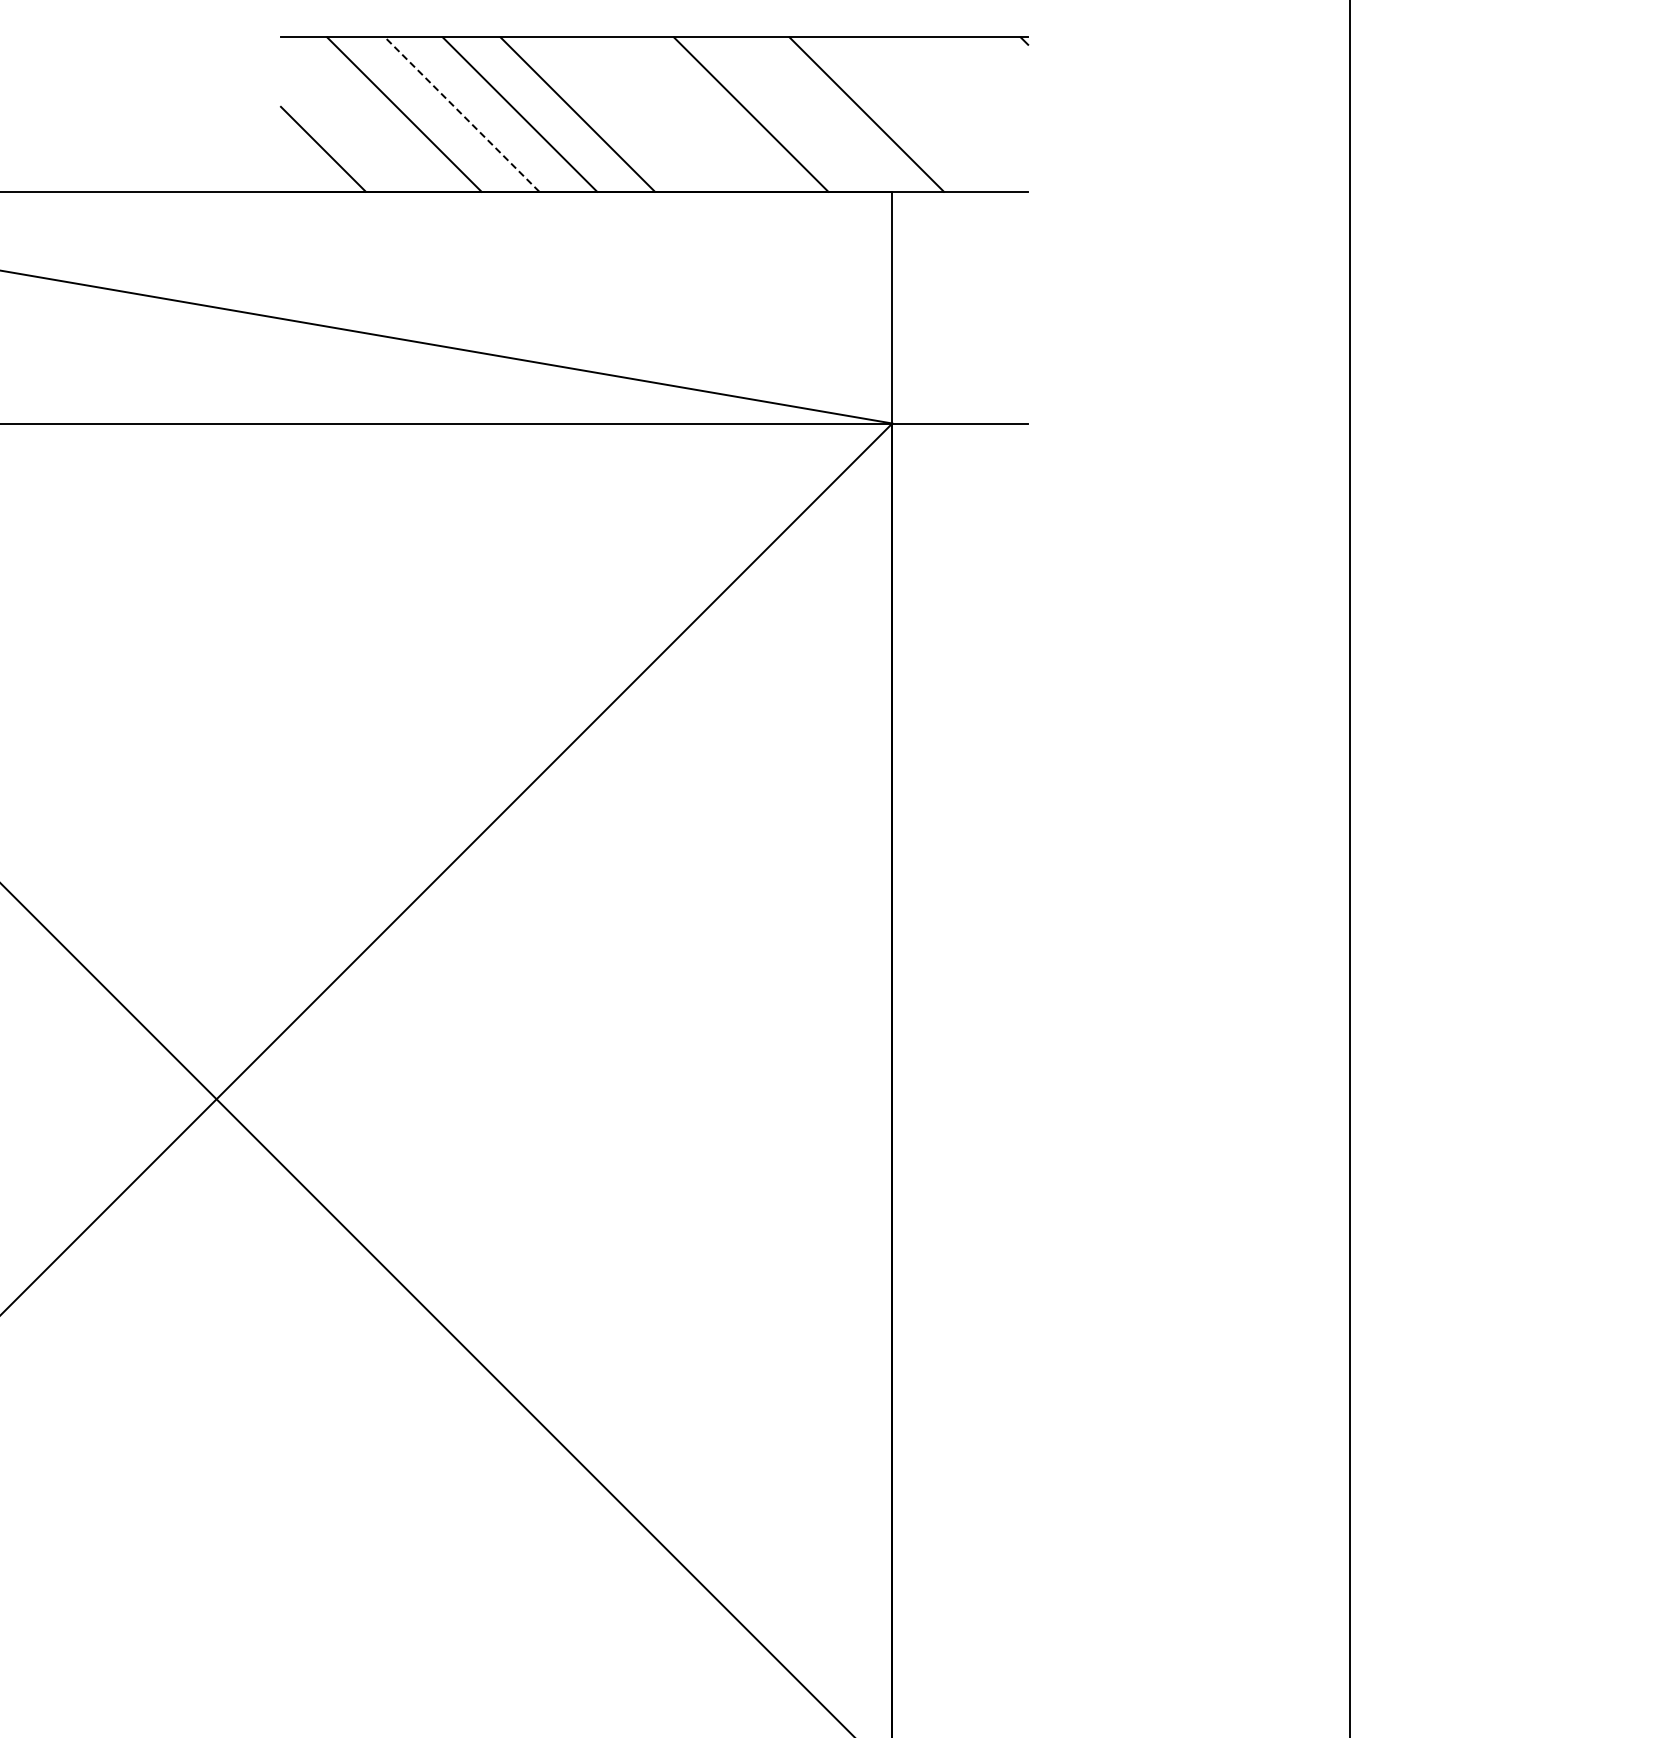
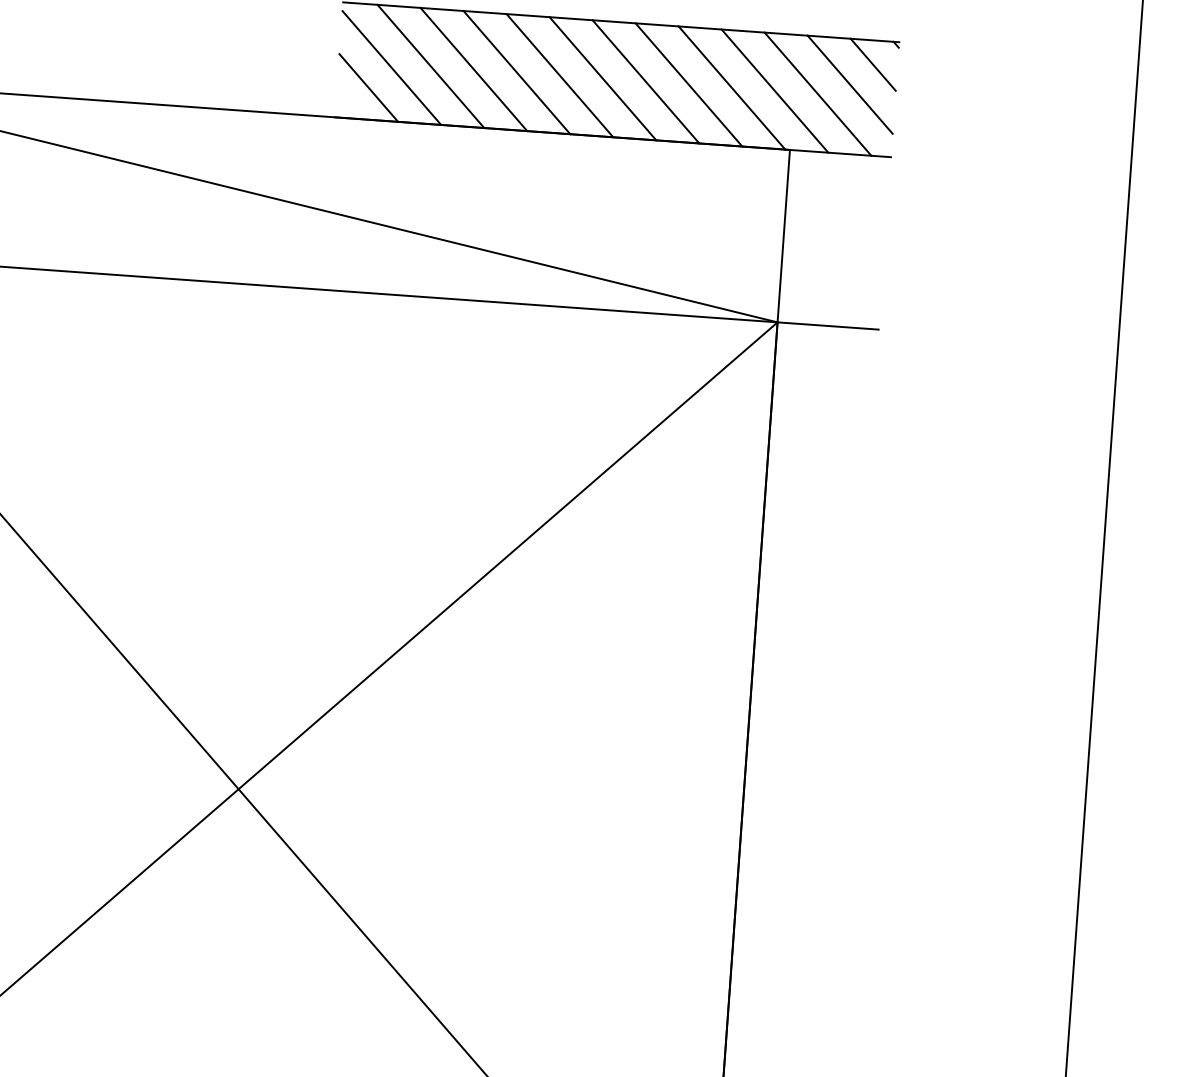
line: (995, 69) -> (873, 64), added
line: (966, 98) -> (850, 84), added
line: (461, 114) -> (473, 69), dashed -> solid
line: (635, 114) -> (602, 78), added
line: (693, 114) -> (646, 81), added
line: (808, 114) -> (731, 87), added
line: (924, 114) -> (817, 94), added
line: (351, 120) -> (391, 68), added

